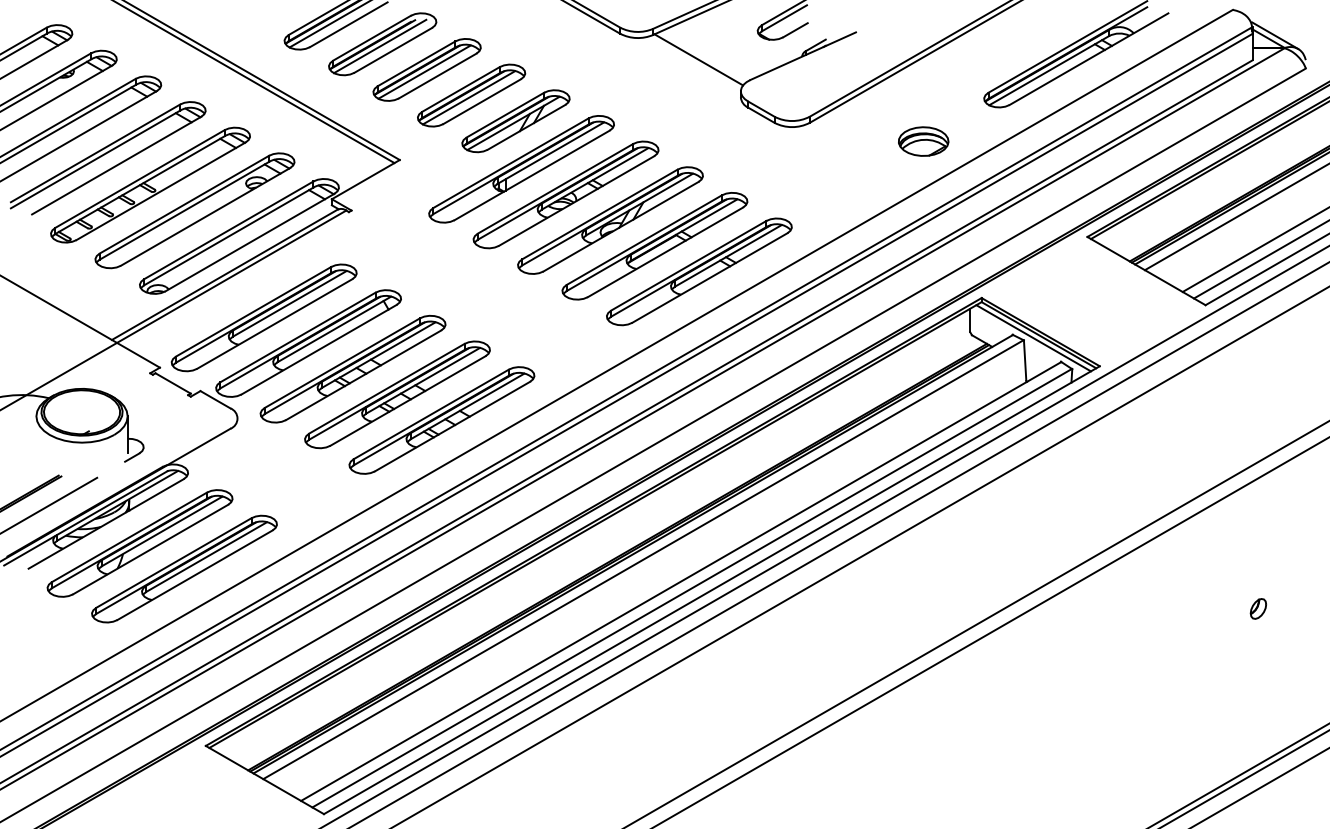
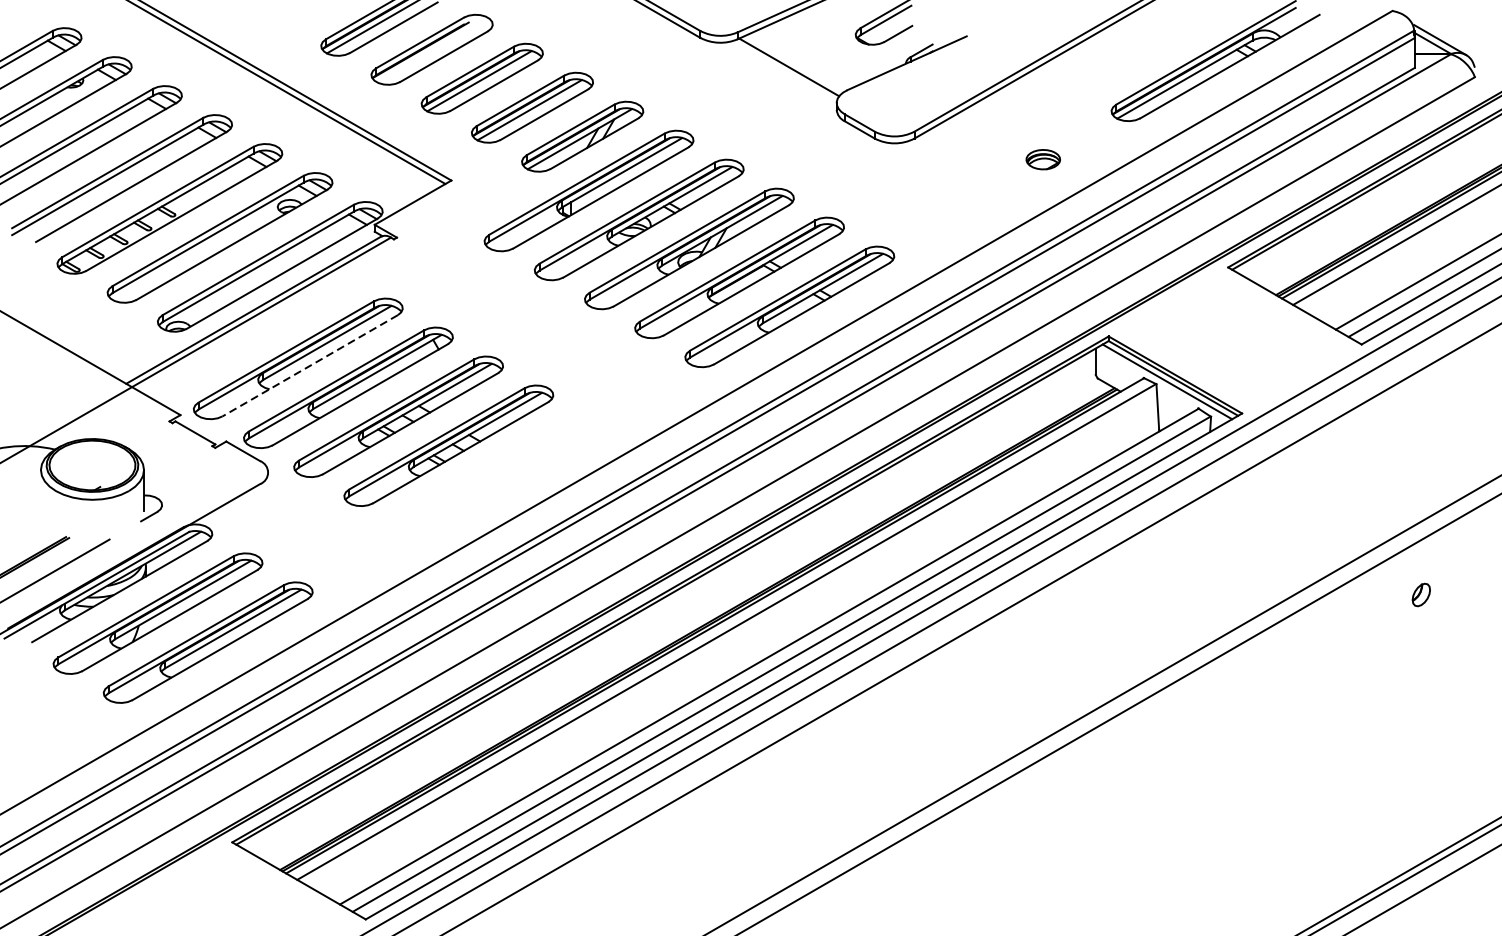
line: (379, 46) -> (428, 52), removed
part: (923, 141) -> (1043, 159), size x0.6
line: (274, 324) -> (309, 366), solid -> dashed
part: (441, 420) -> (498, 474), removed
part: (1258, 608) -> (1421, 594), moved

